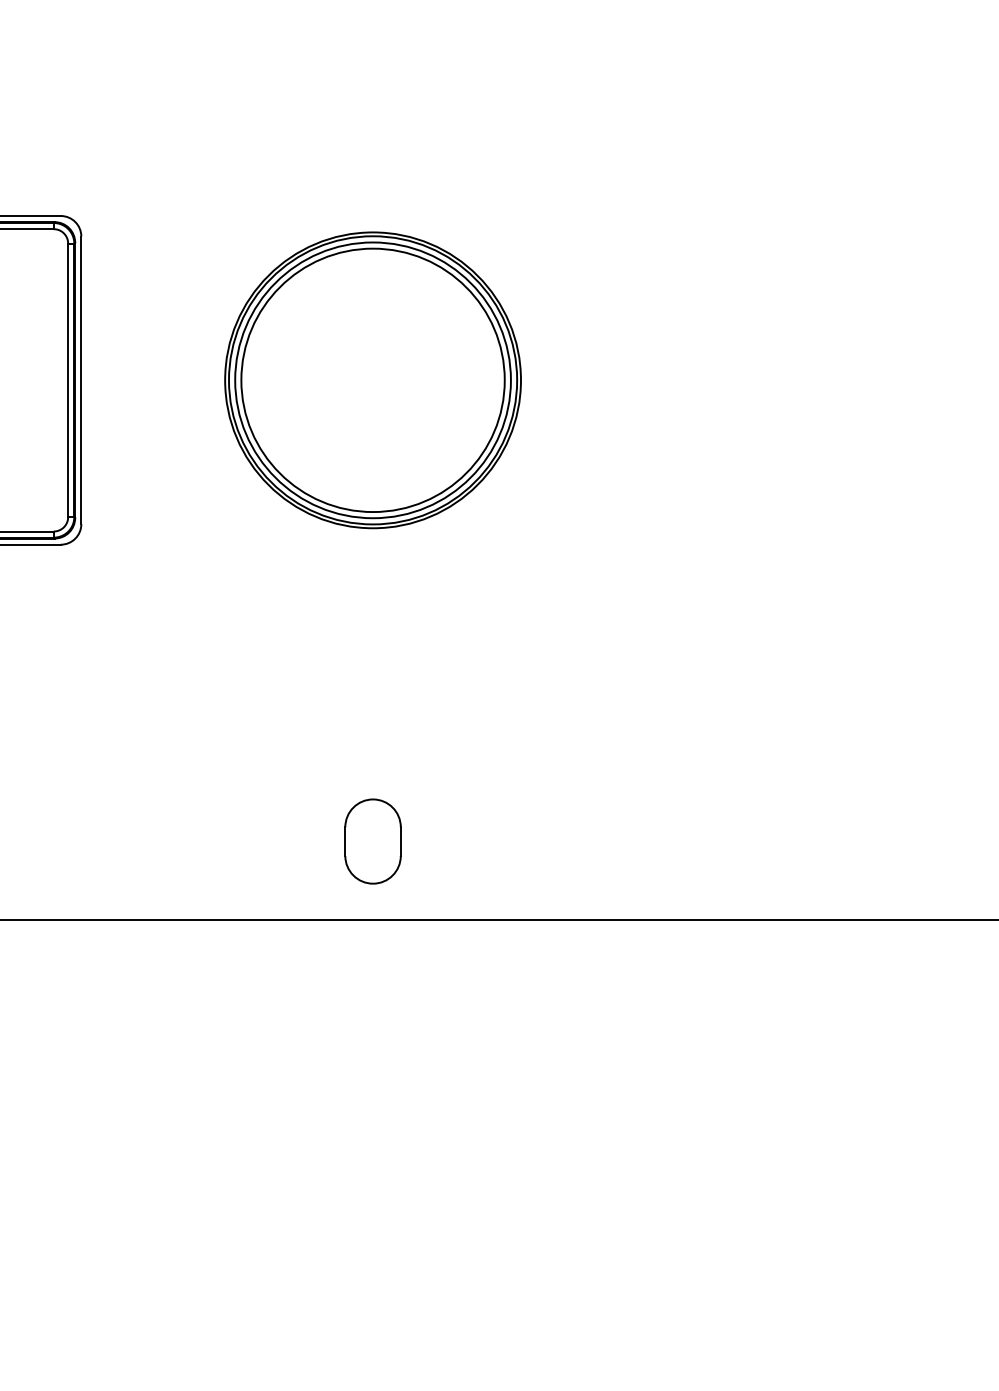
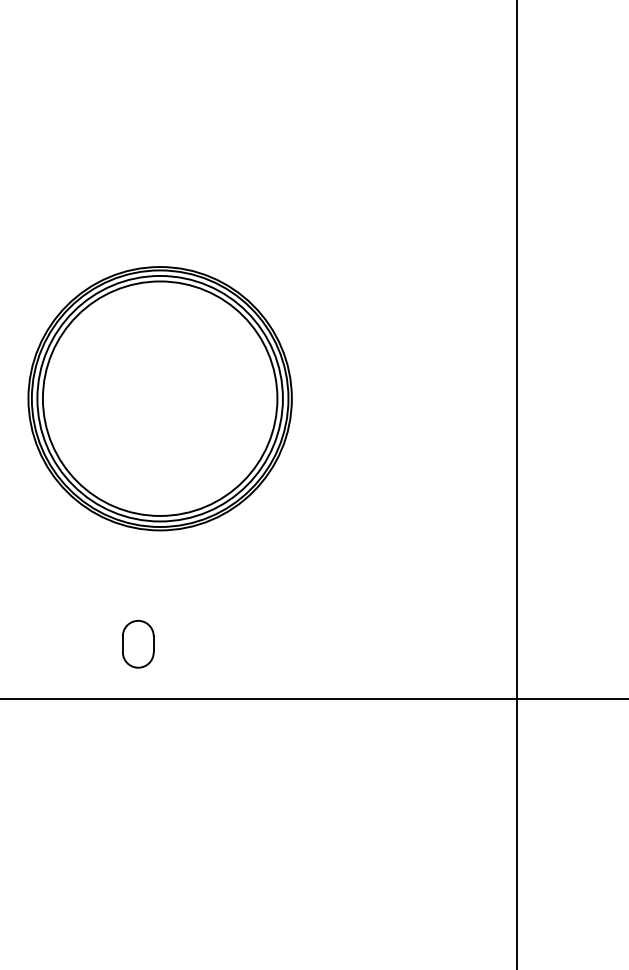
part: (373, 380) -> (160, 398), size x1.6
part: (373, 841) -> (138, 644), moved

